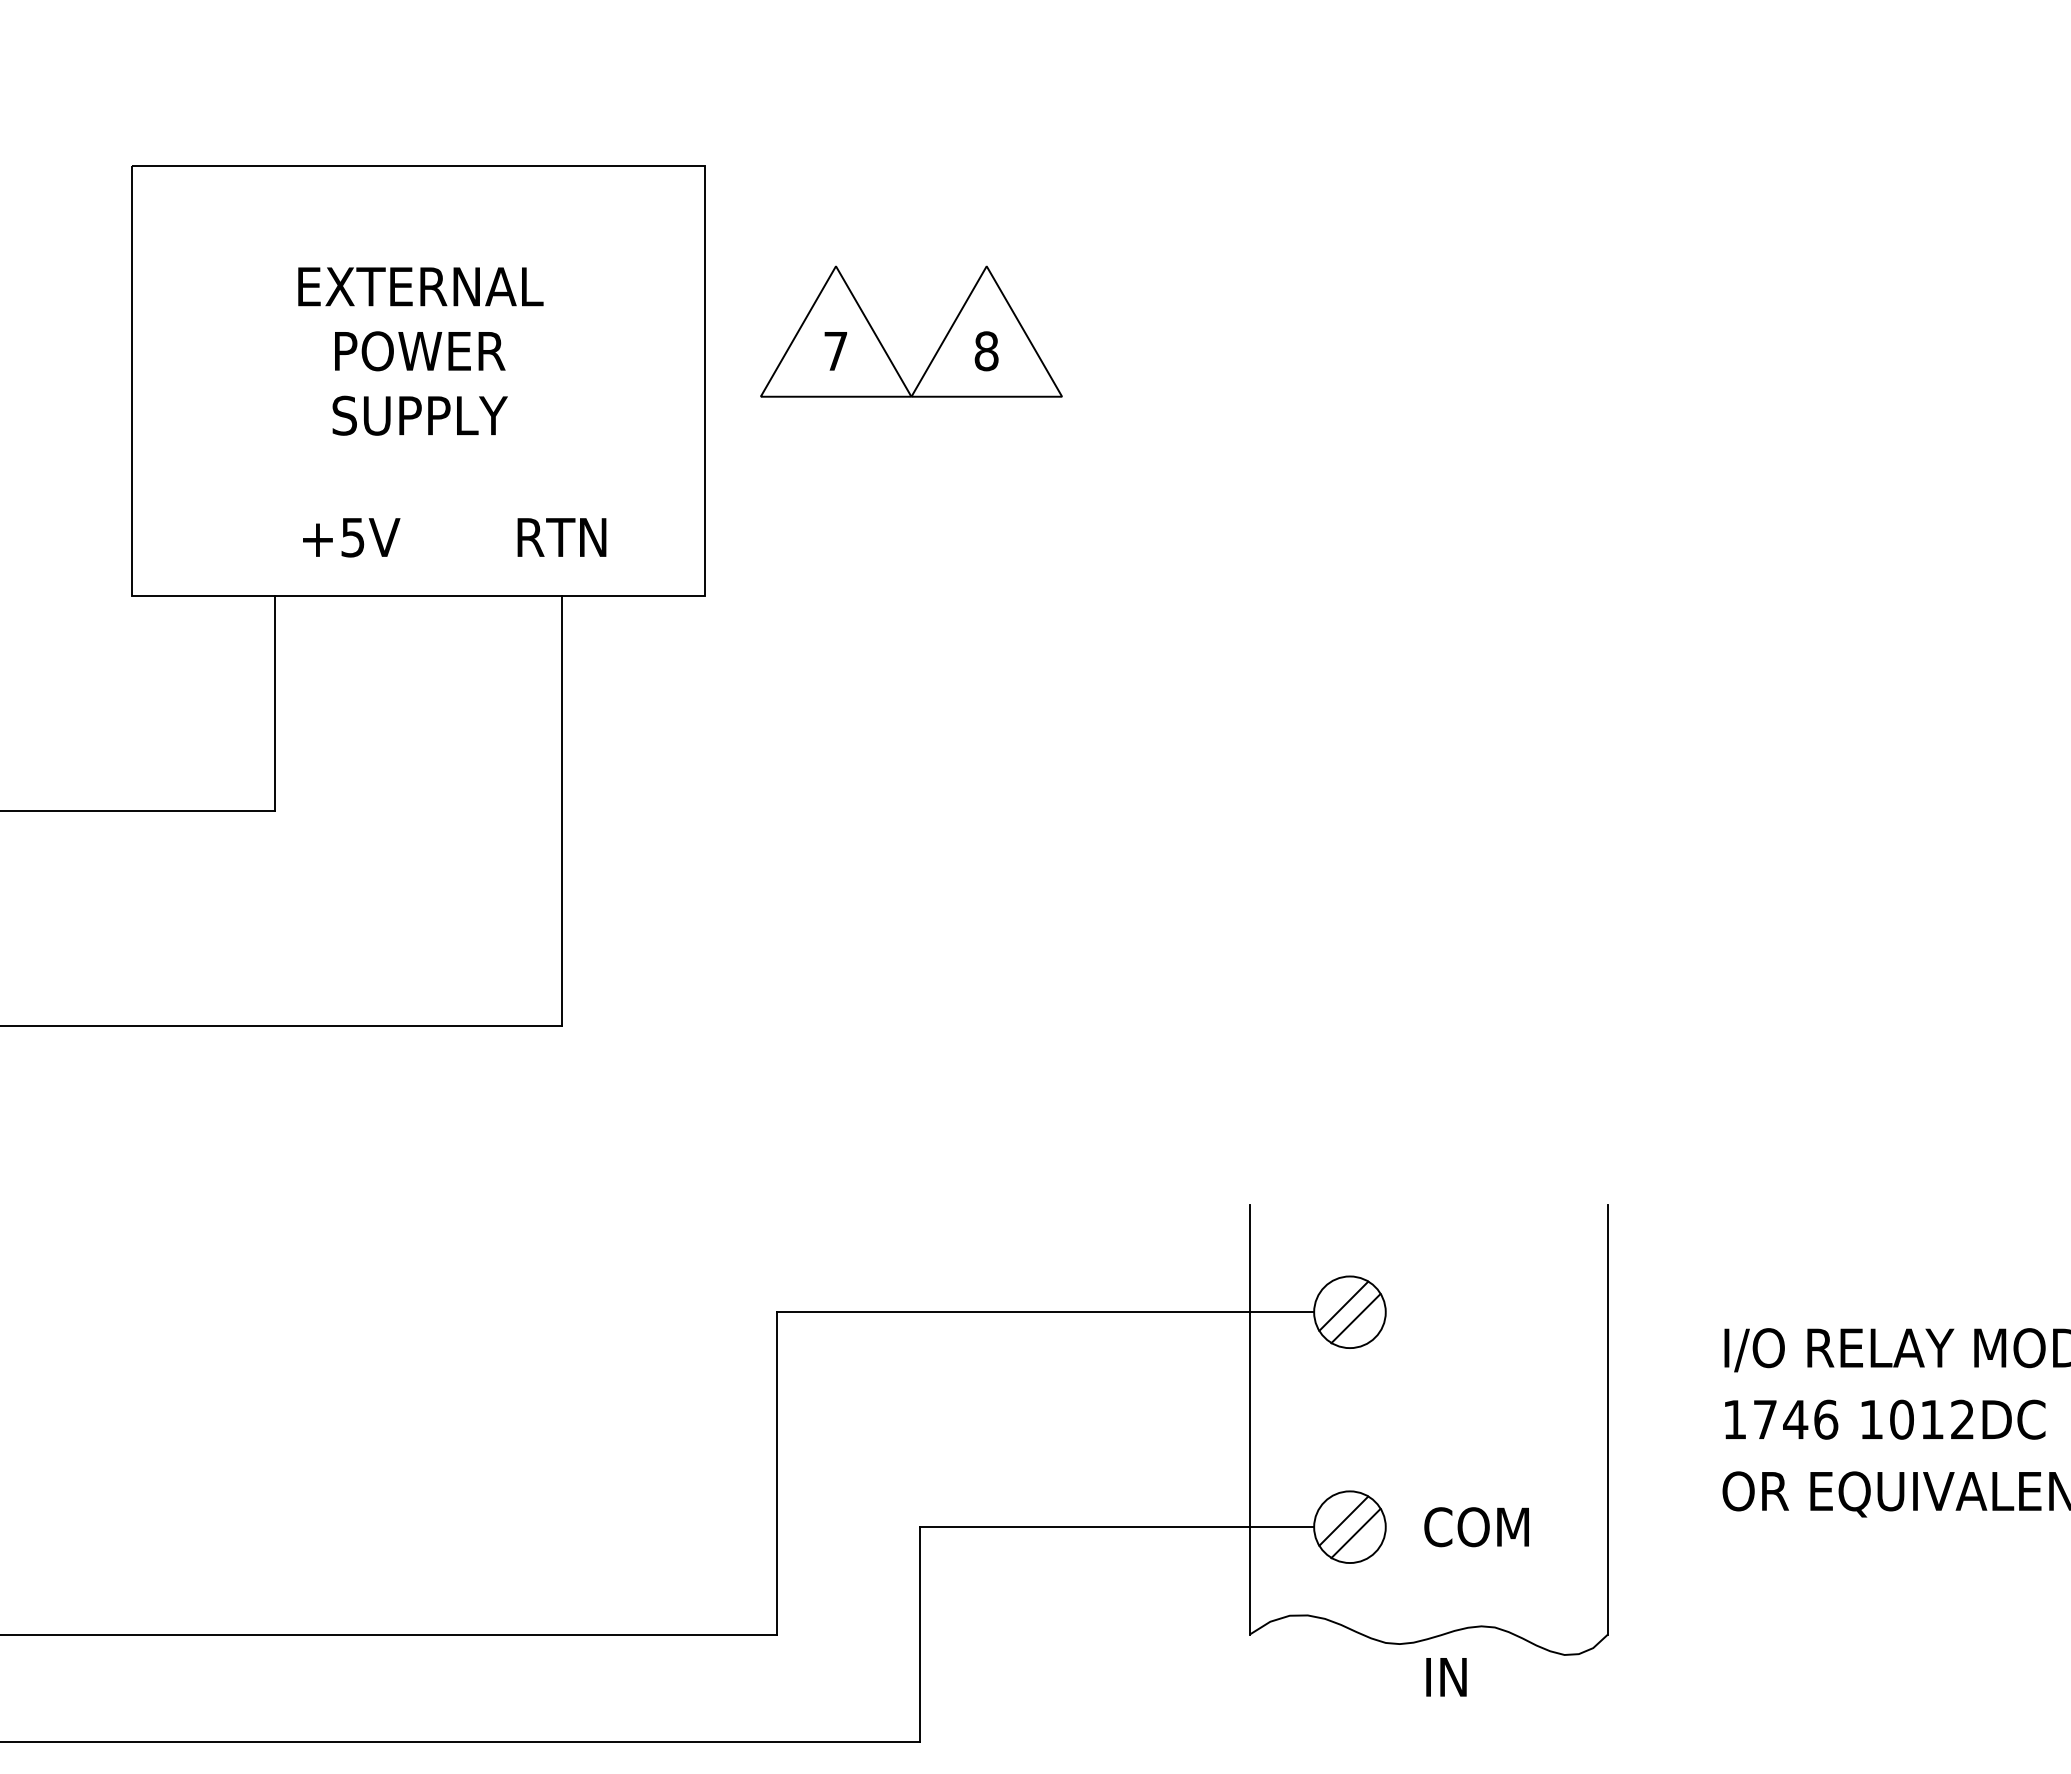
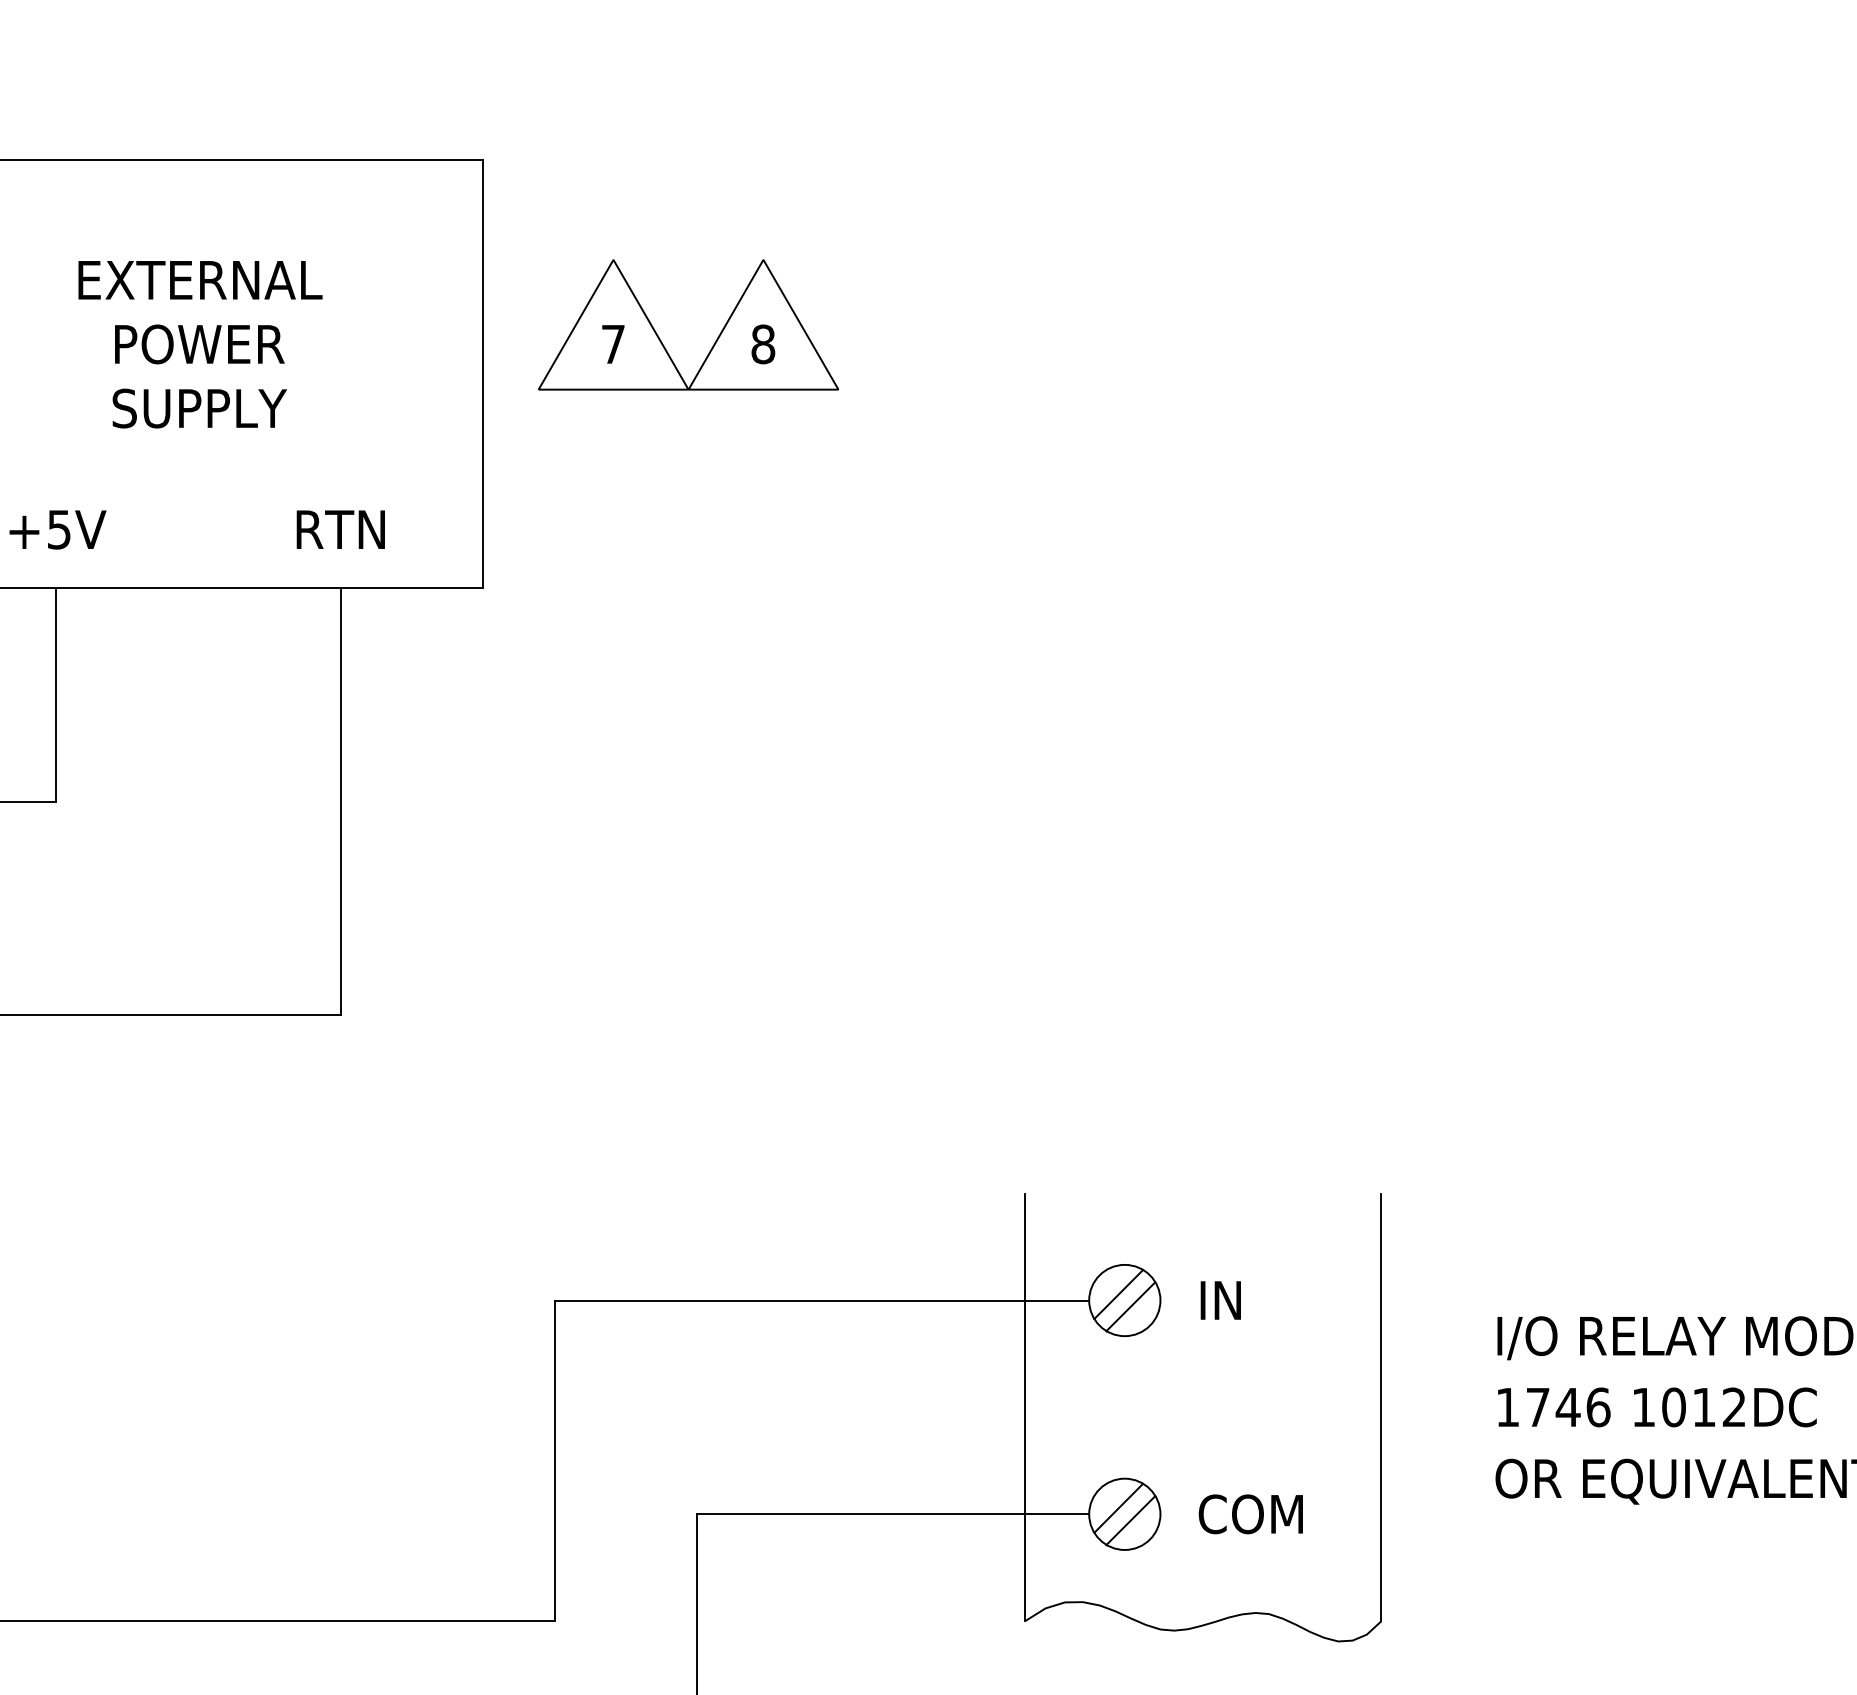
text: (351, 537) -> (57, 529), moved
text: (1446, 1677) -> (1220, 1300), moved

